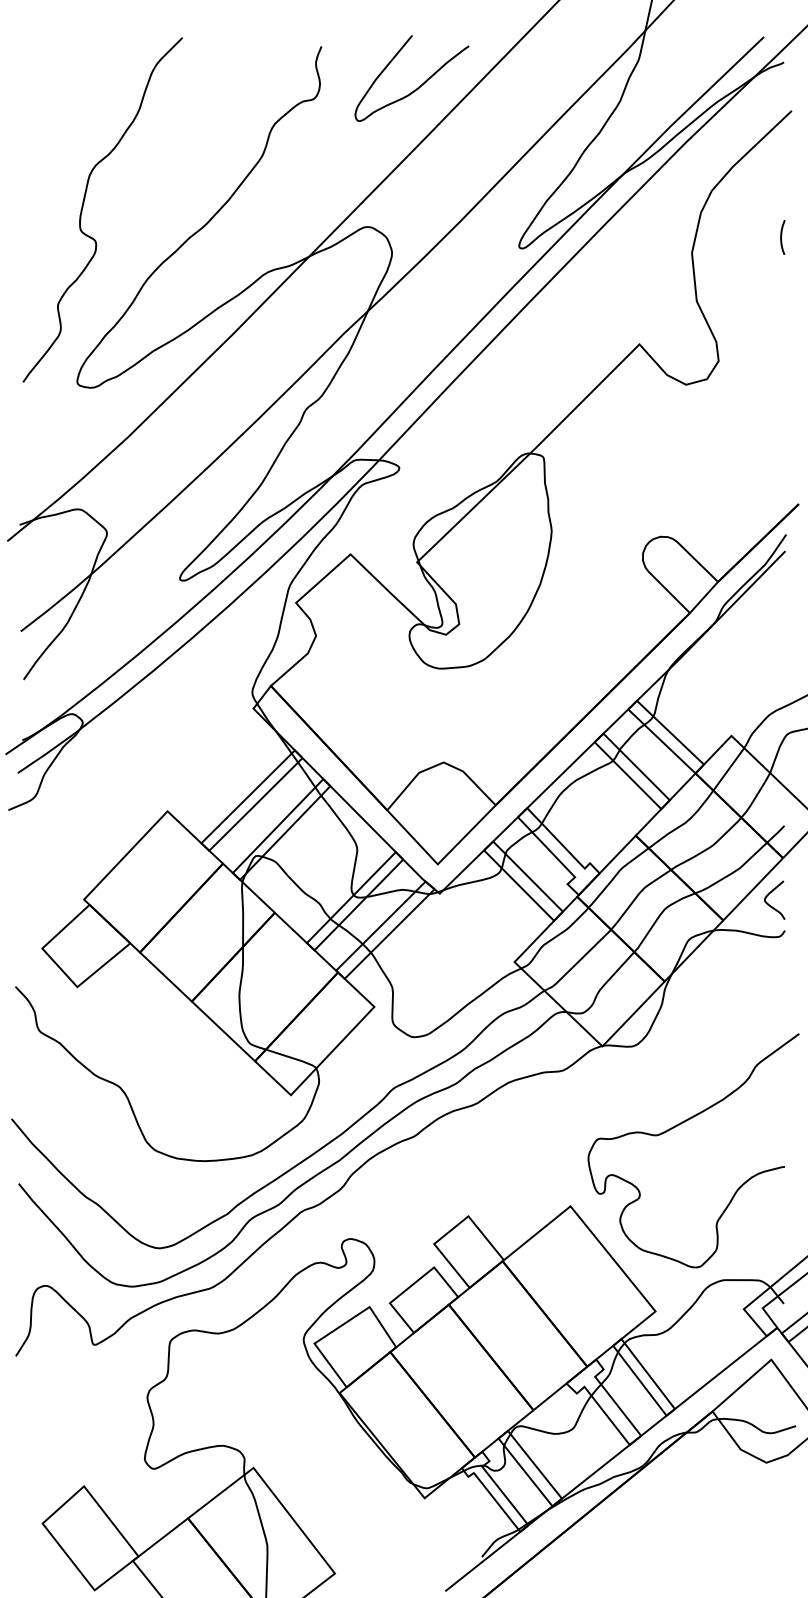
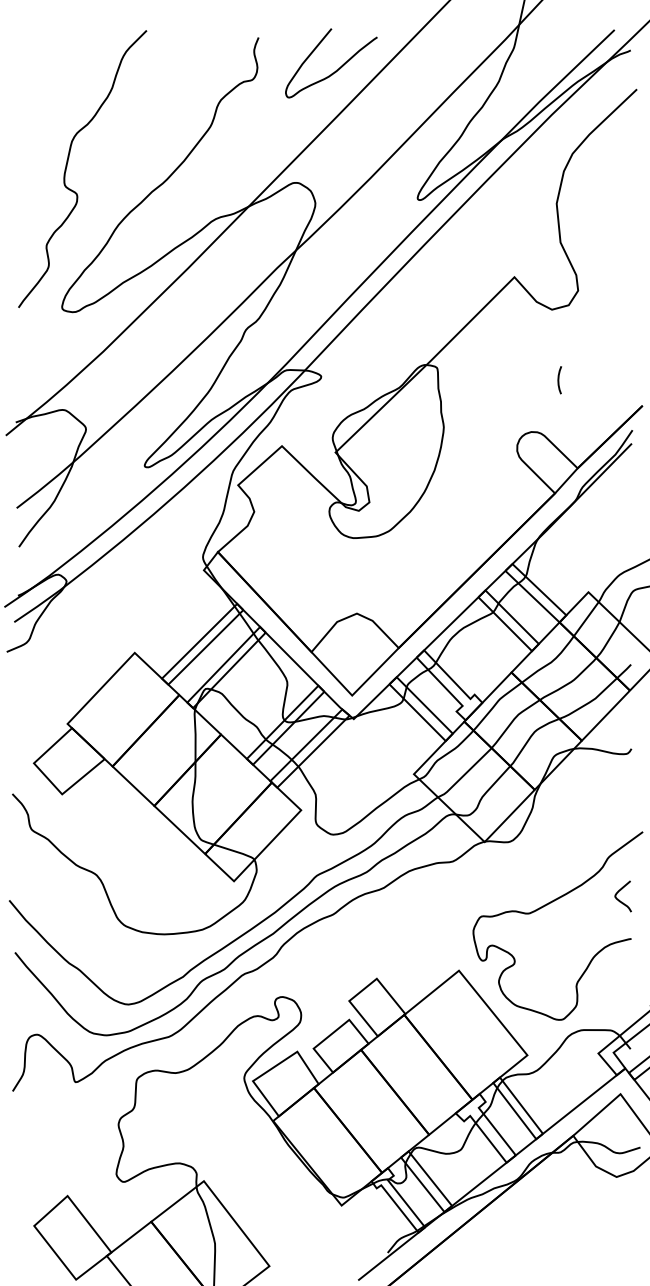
curve: (782, 237) -> (559, 380), moved
curve: (770, 904) -> (619, 899), moved

